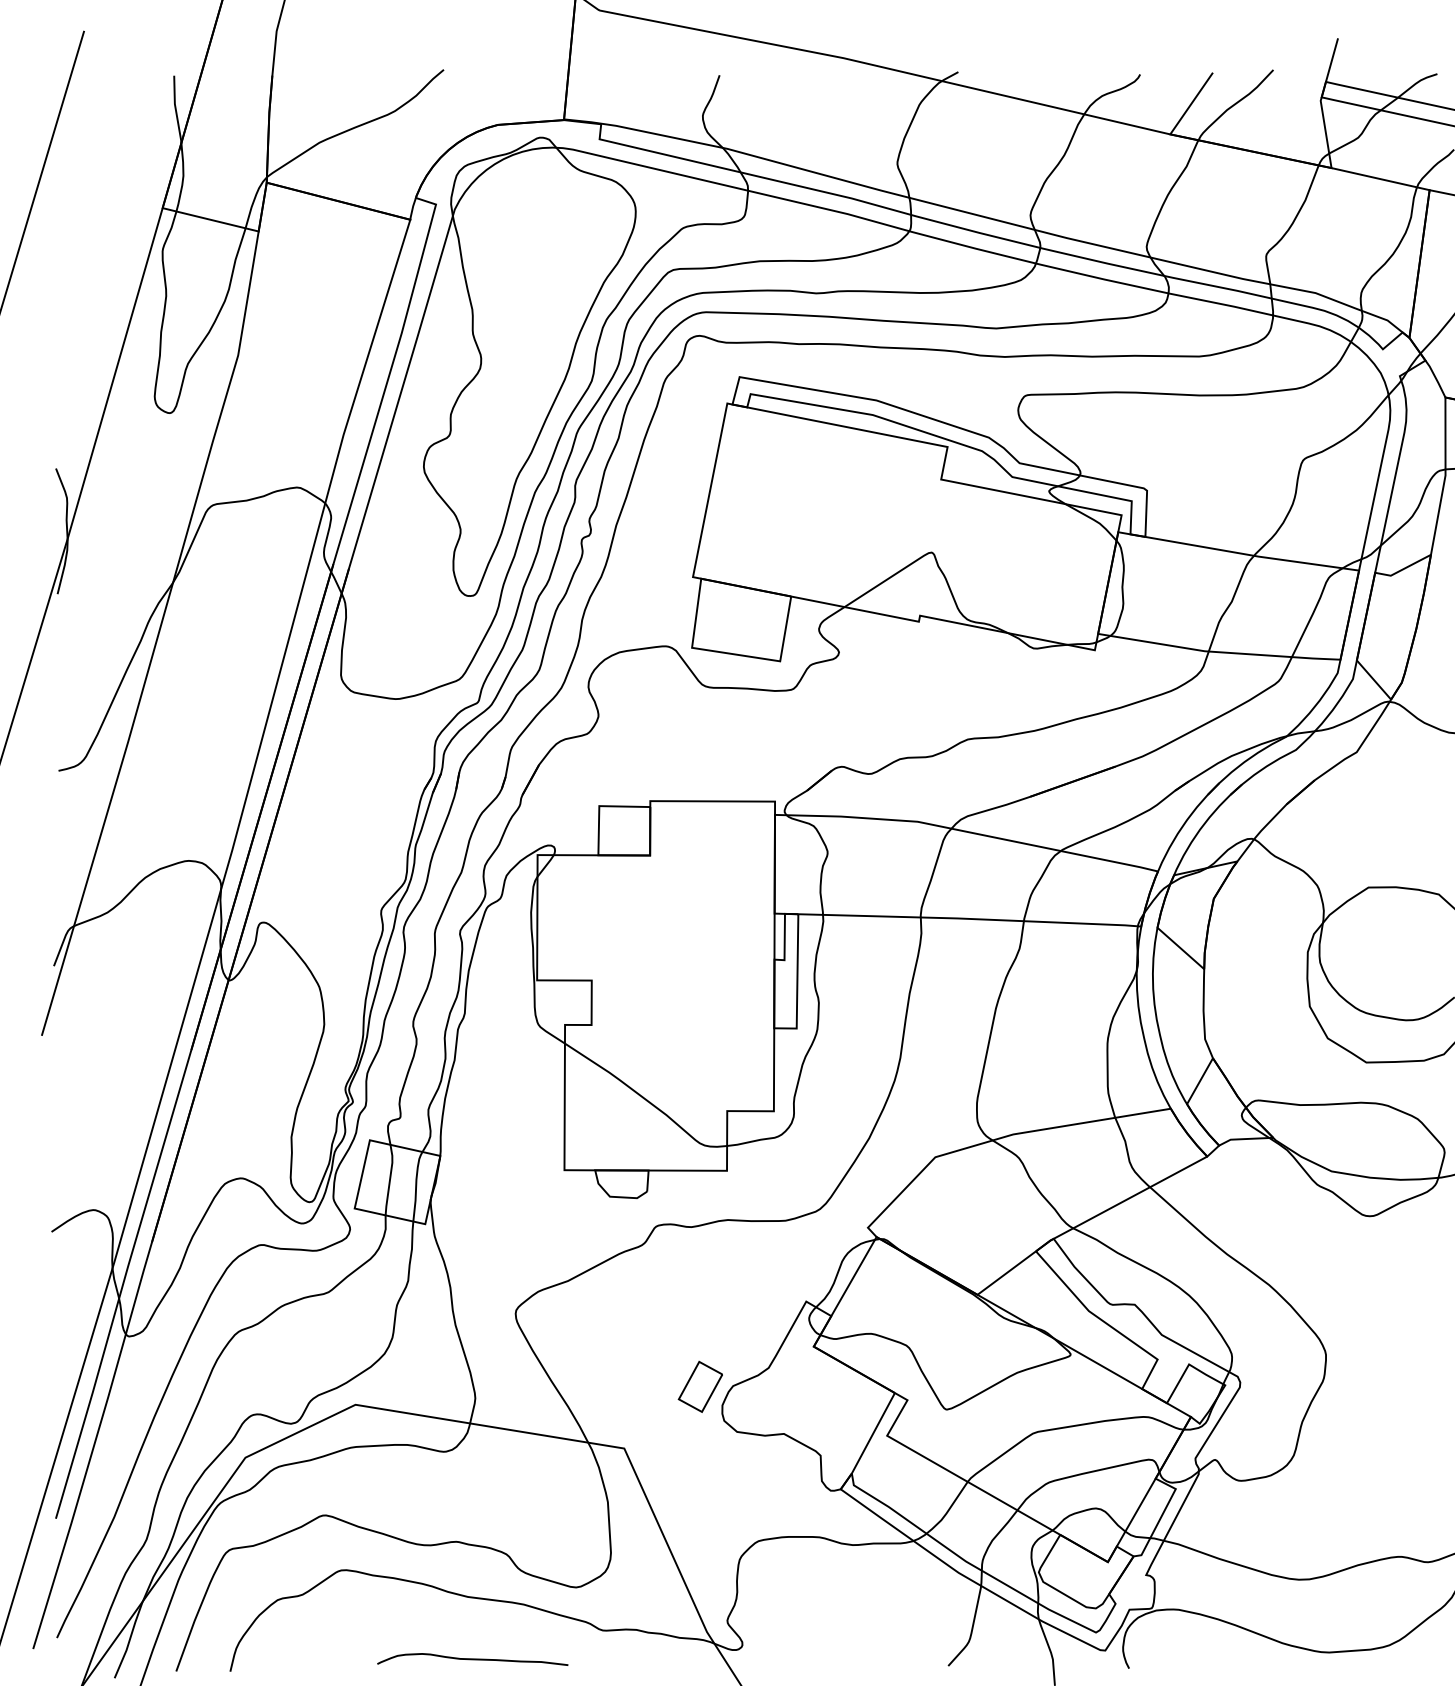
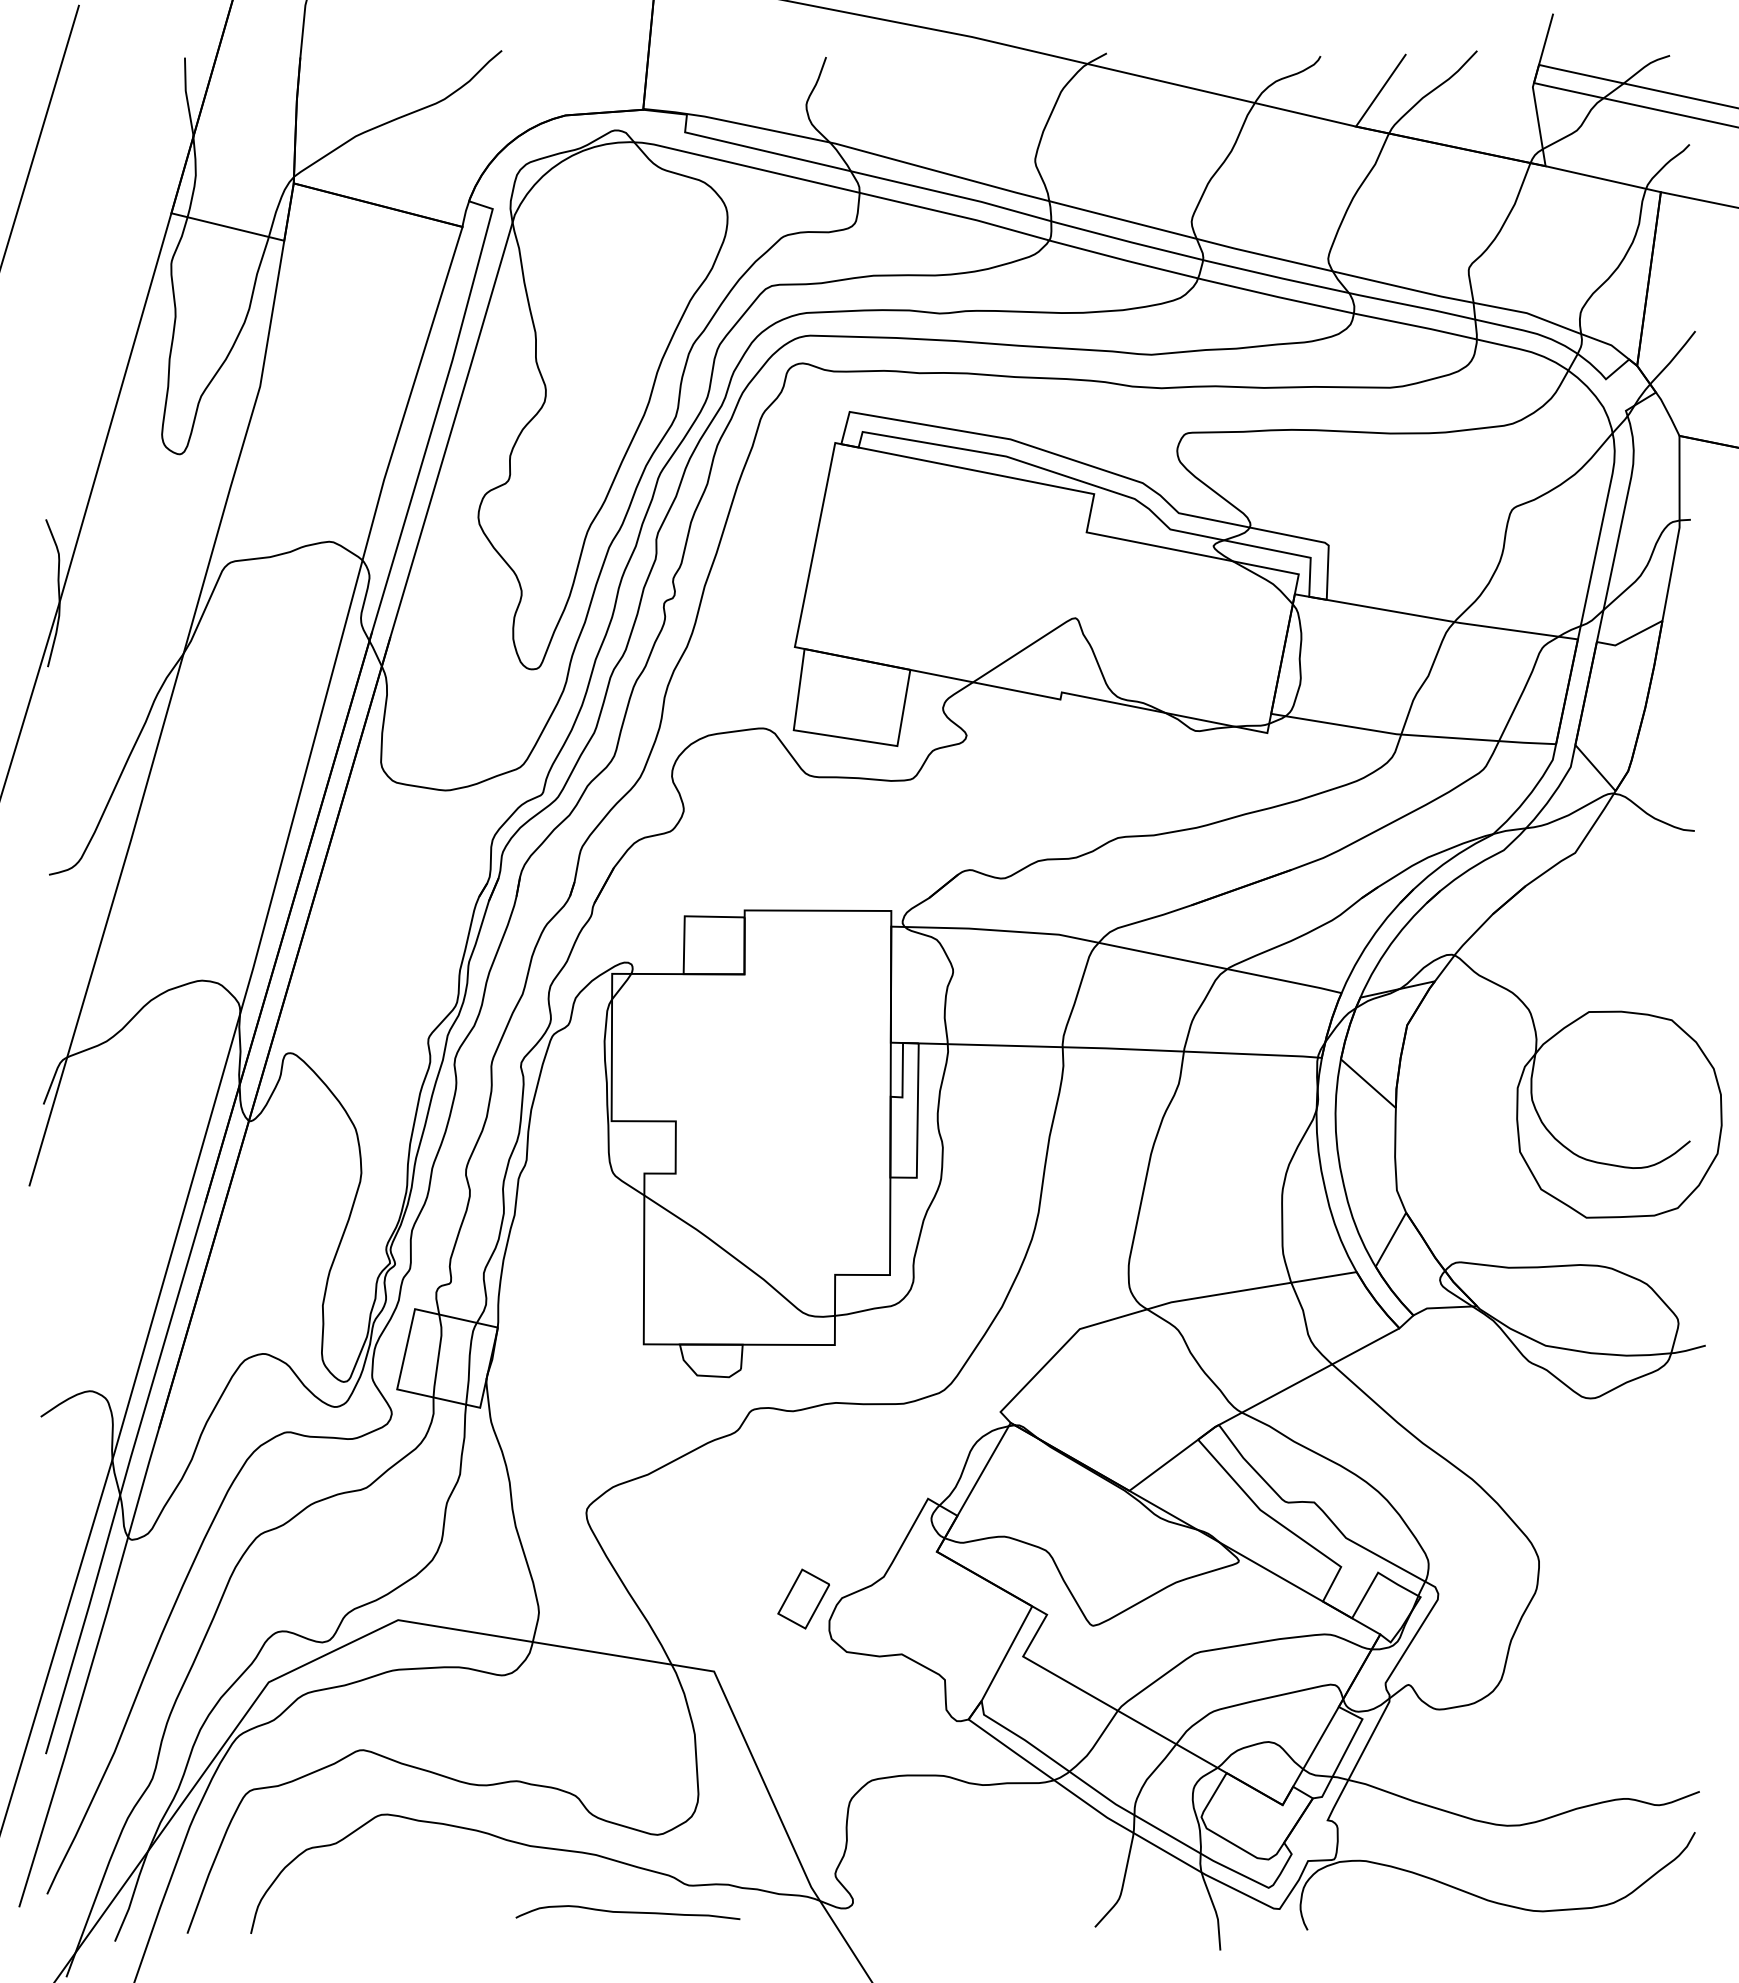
curve: (472, 1659) -> (627, 1912), moved

